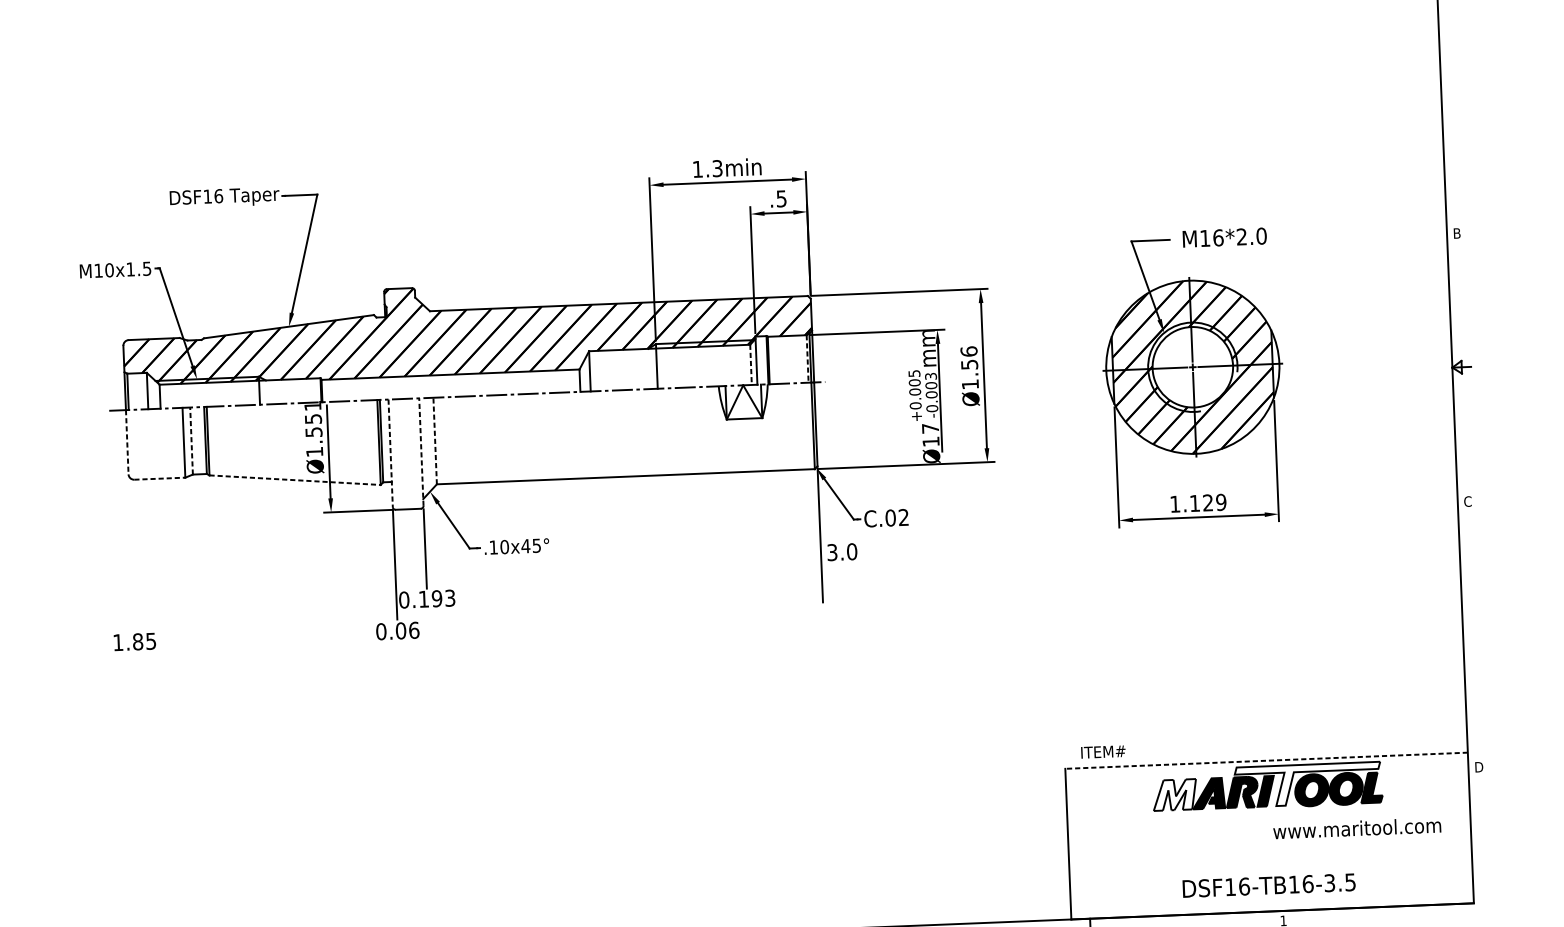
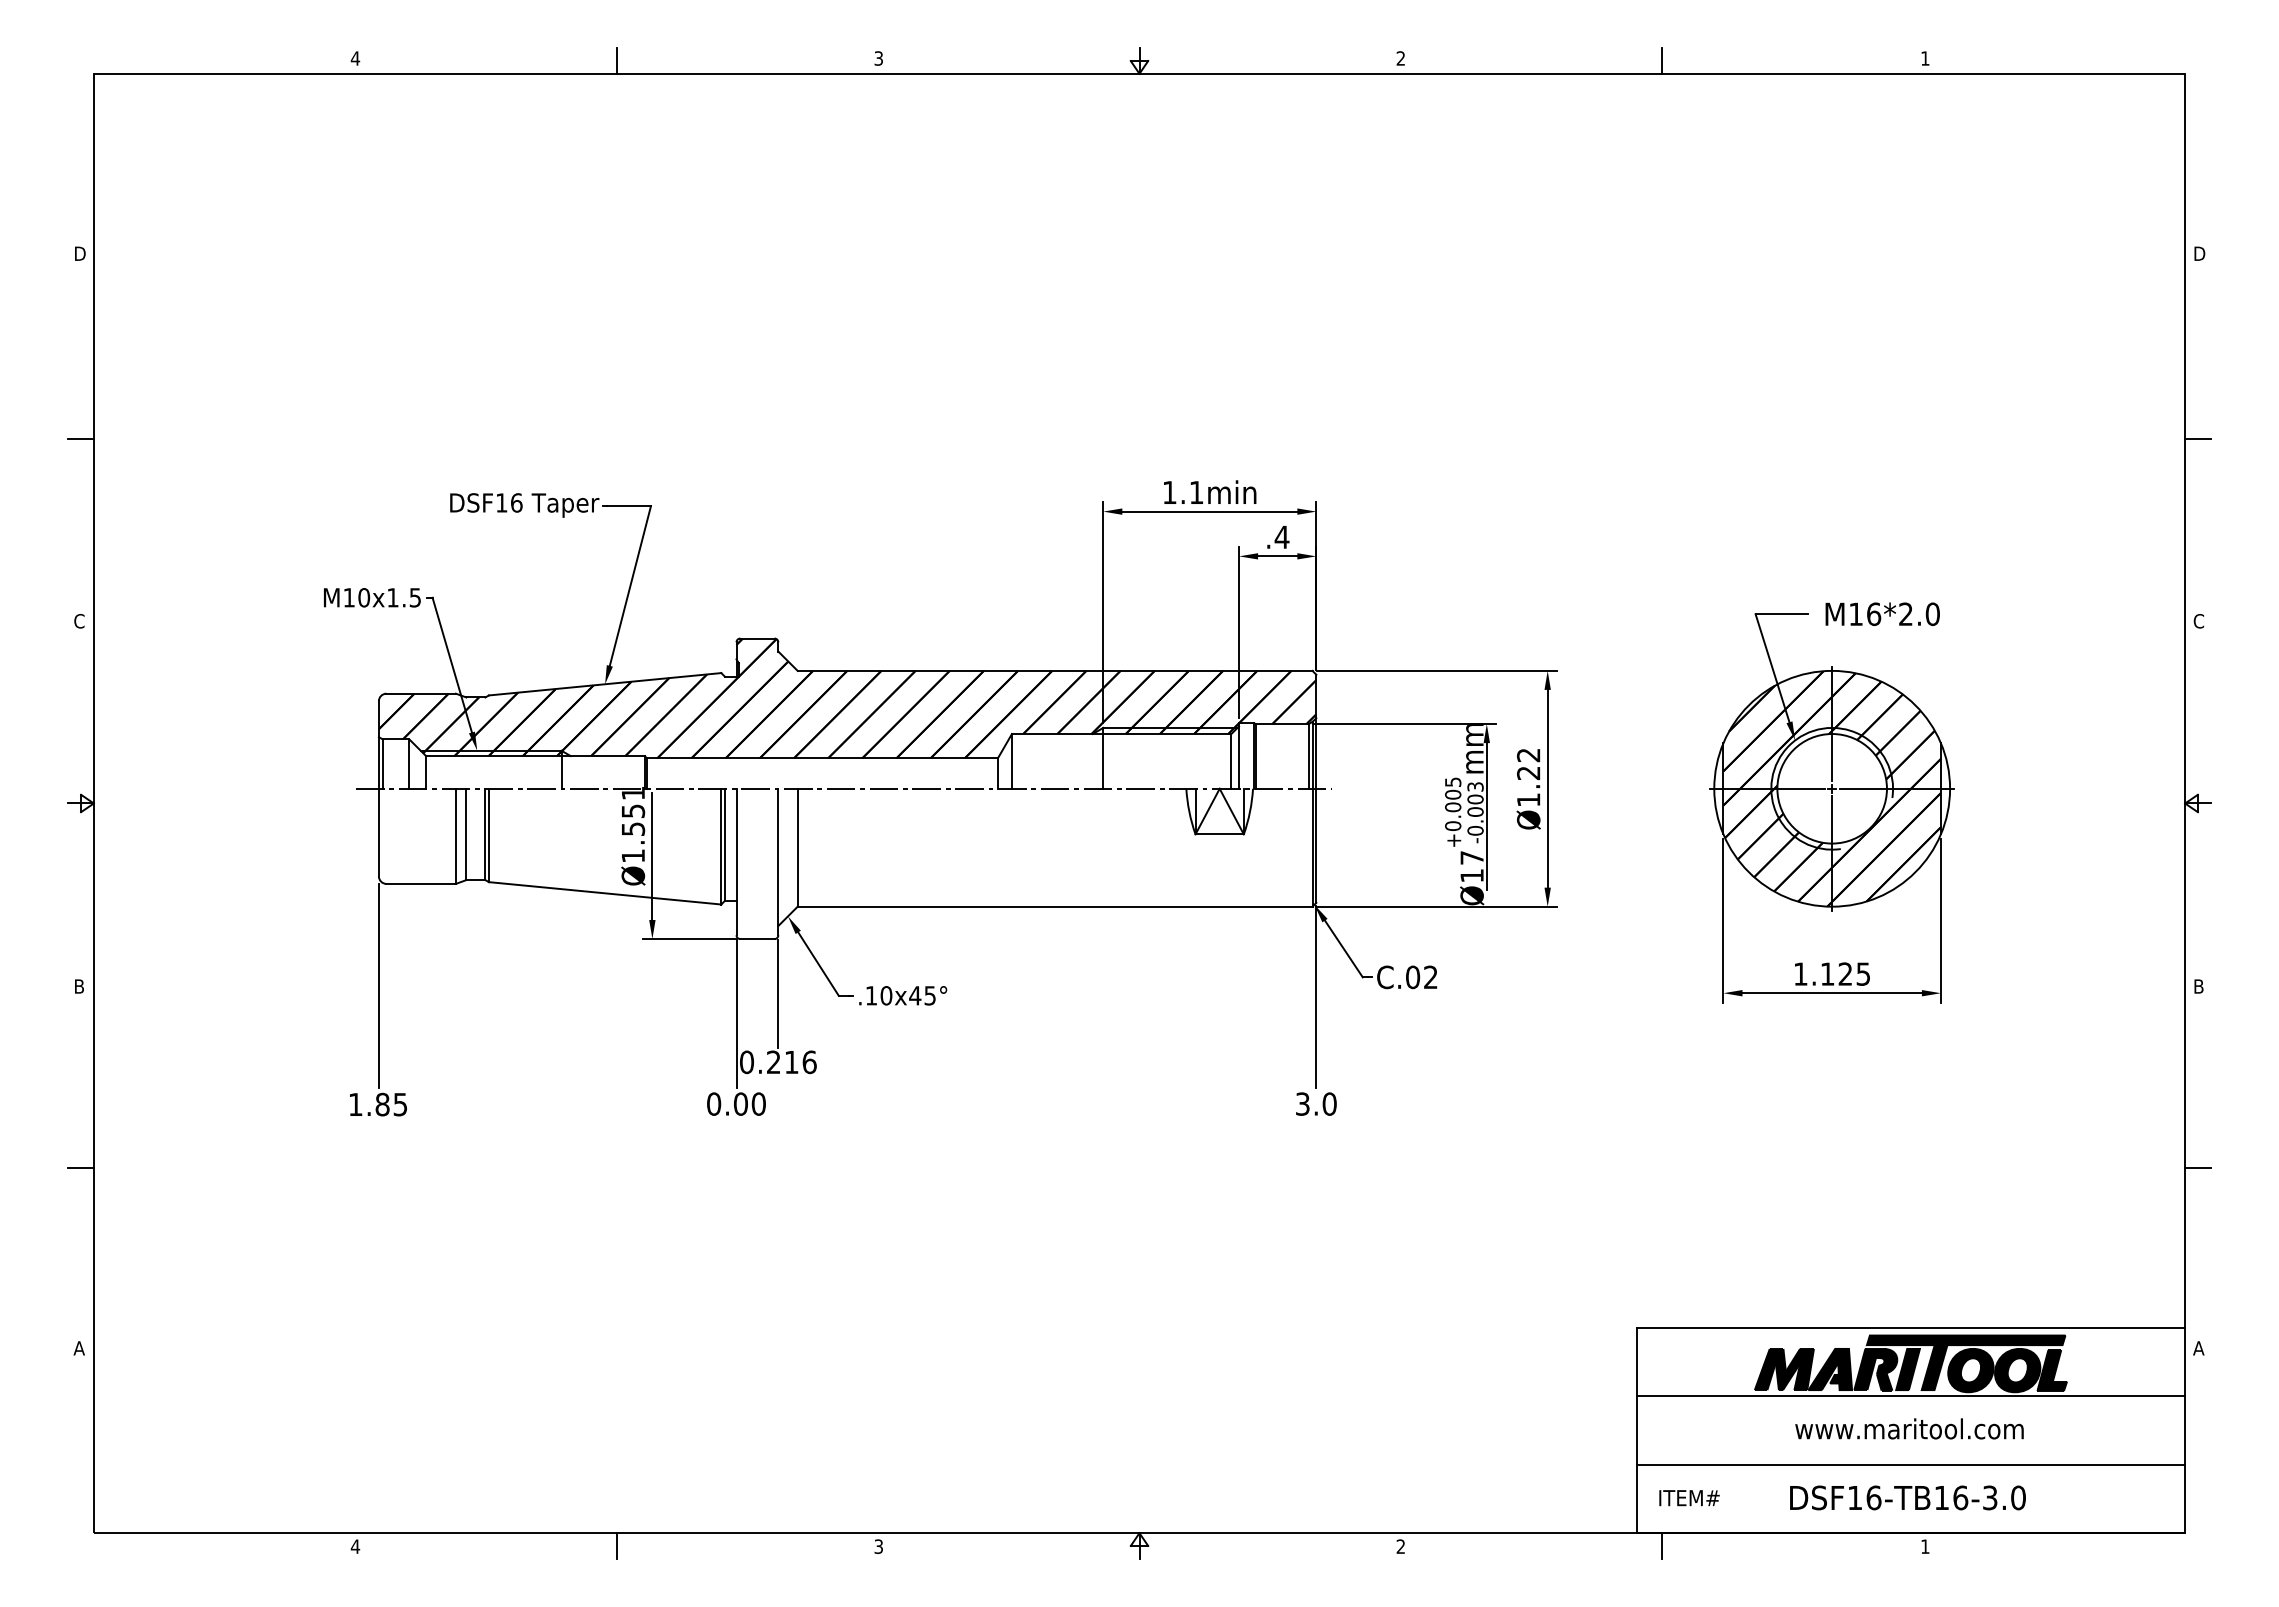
line: (1450, 99) -> (2197, 438), added
text: (717, 168) -> (1196, 492), 1.3min -> 1.1min
text: (781, 199) -> (1281, 537), .5 -> .4
text: (1456, 233) -> (2198, 621), B -> C
text: (969, 358) -> (1528, 764), Ø1.56 -> Ø1.22
line: (807, 359) -> (1308, 756), dashed -> solid
line: (751, 364) -> (1231, 761), dashed -> solid
line: (435, 440) -> (797, 847), dashed -> solid
line: (191, 441) -> (466, 834), dashed -> solid
line: (126, 442) -> (378, 832), dashed -> solid
line: (421, 451) -> (778, 861), dashed -> solid
line: (390, 453) -> (736, 862), dashed -> solid
line: (160, 478) -> (421, 883), dashed -> solid
line: (295, 480) -> (605, 893), dashed -> solid
text: (1221, 501) -> (1863, 973), 1.129 -> 1.125
text: (1467, 501) -> (2198, 986), C -> B
text: (842, 551) -> (1316, 1103), moved
line: (131, 554) -> (378, 985), added
text: (436, 598) -> (791, 1062), 0.193 -> 0.216
text: (413, 629) -> (758, 1103), 0.06 -> 0.00
line: (1472, 635) -> (2197, 1168), added
text: (1103, 752) -> (1689, 1498), moved
line: (1266, 760) -> (1910, 1327), dashed -> solid
text: (1479, 767) -> (2199, 1348), D -> A
fill: (1307, 784) -> (1965, 1362), added
fill: (1174, 795) -> (1783, 1369), added
line: (1268, 811) -> (1910, 1396), added
text: (1357, 828) -> (1909, 1428), moved
line: (1270, 861) -> (1910, 1464), added
text: (1350, 882) -> (2018, 1497), DSF16-TB16-3.5 -> DSF16-TB16-3.0

